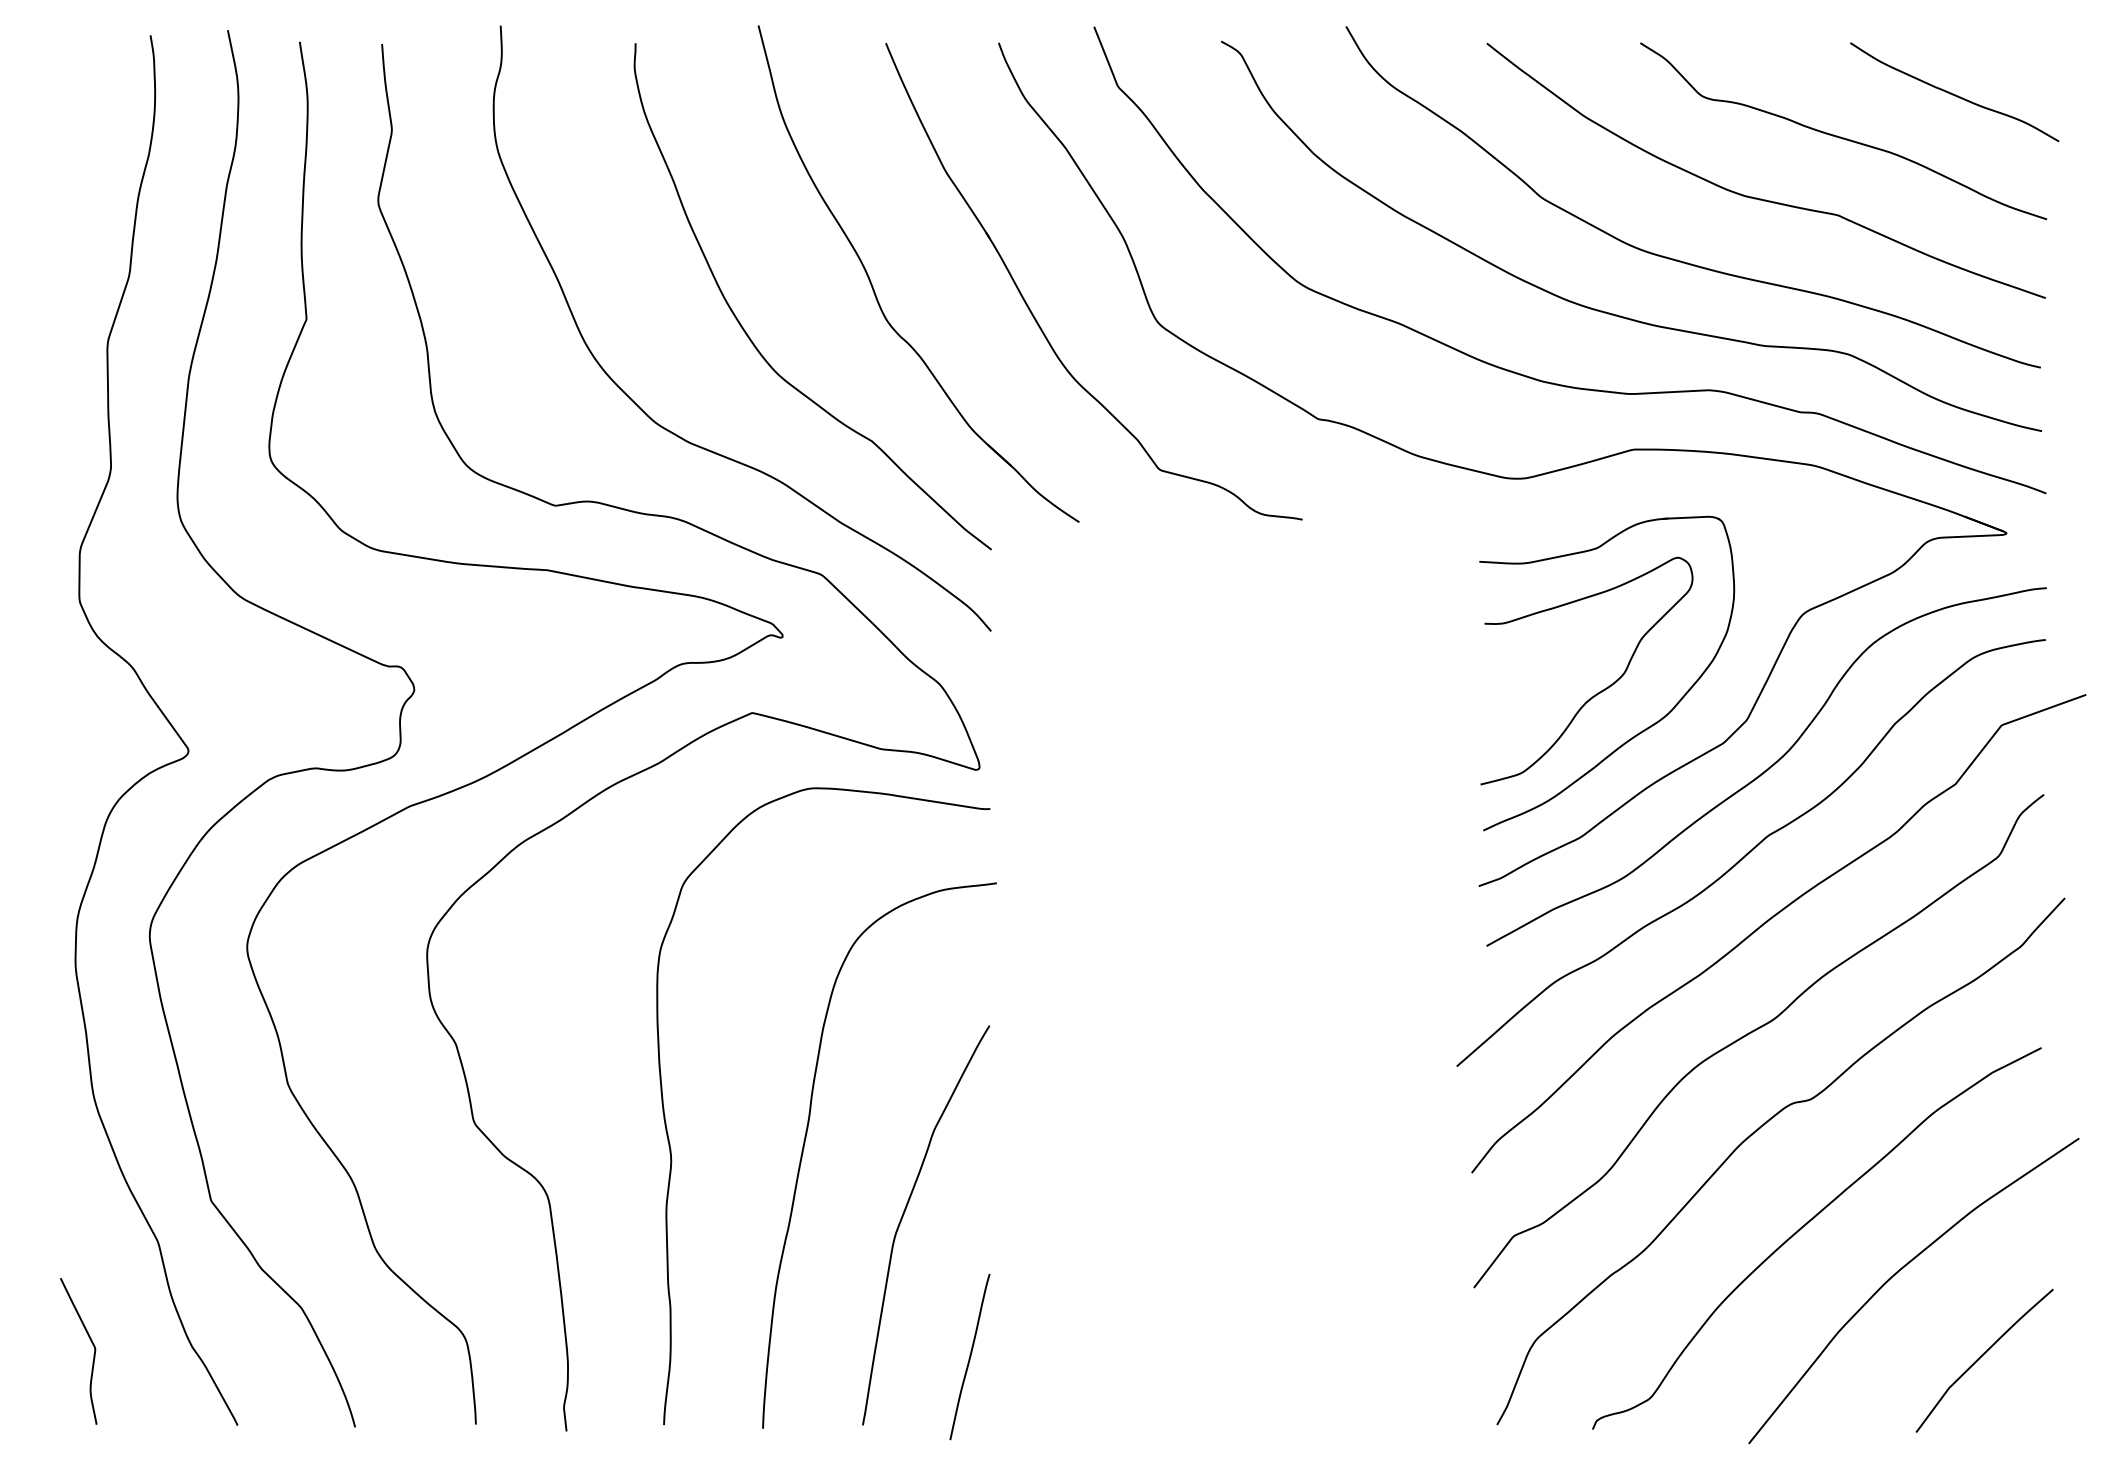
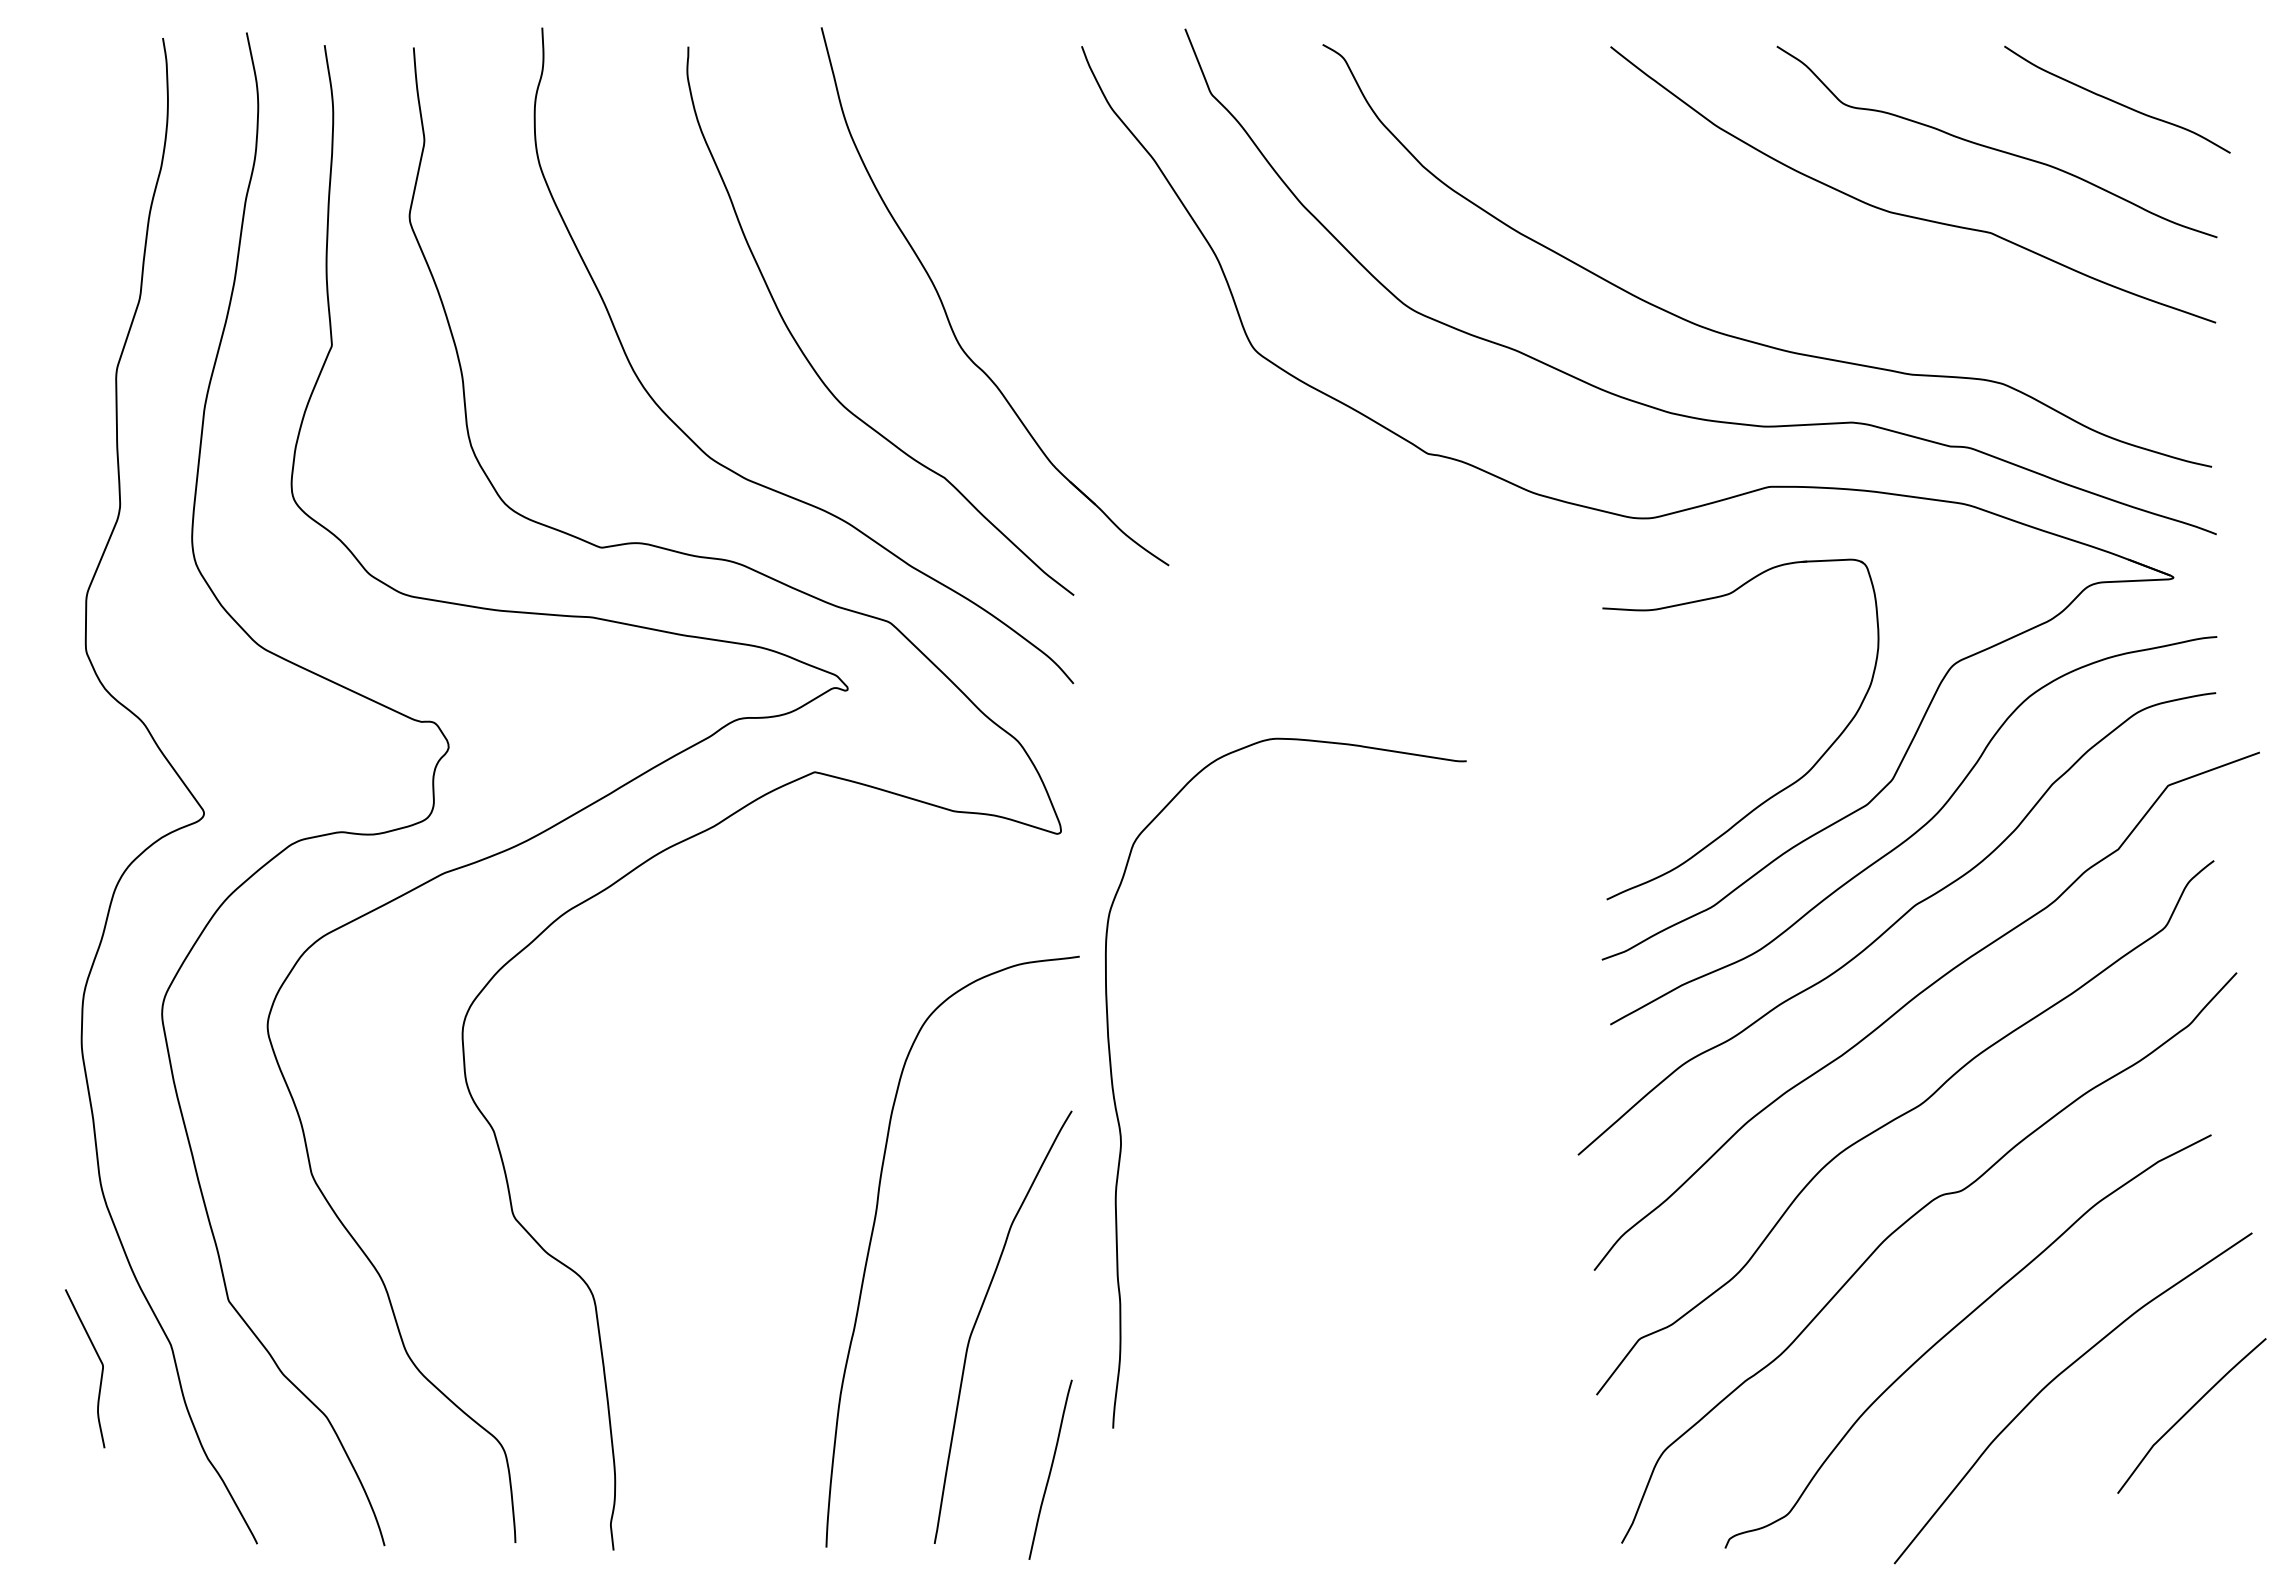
curve: (1676, 259) -> (1815, 280), removed
part: (1035, 317) -> (1121, 343), removed
curve: (1600, 691) -> (1733, 748), removed
curve: (668, 1136) -> (1118, 1115), moved
curve: (91, 1343) -> (99, 1360), moved
curve: (1981, 1357) -> (2188, 1412), moved

